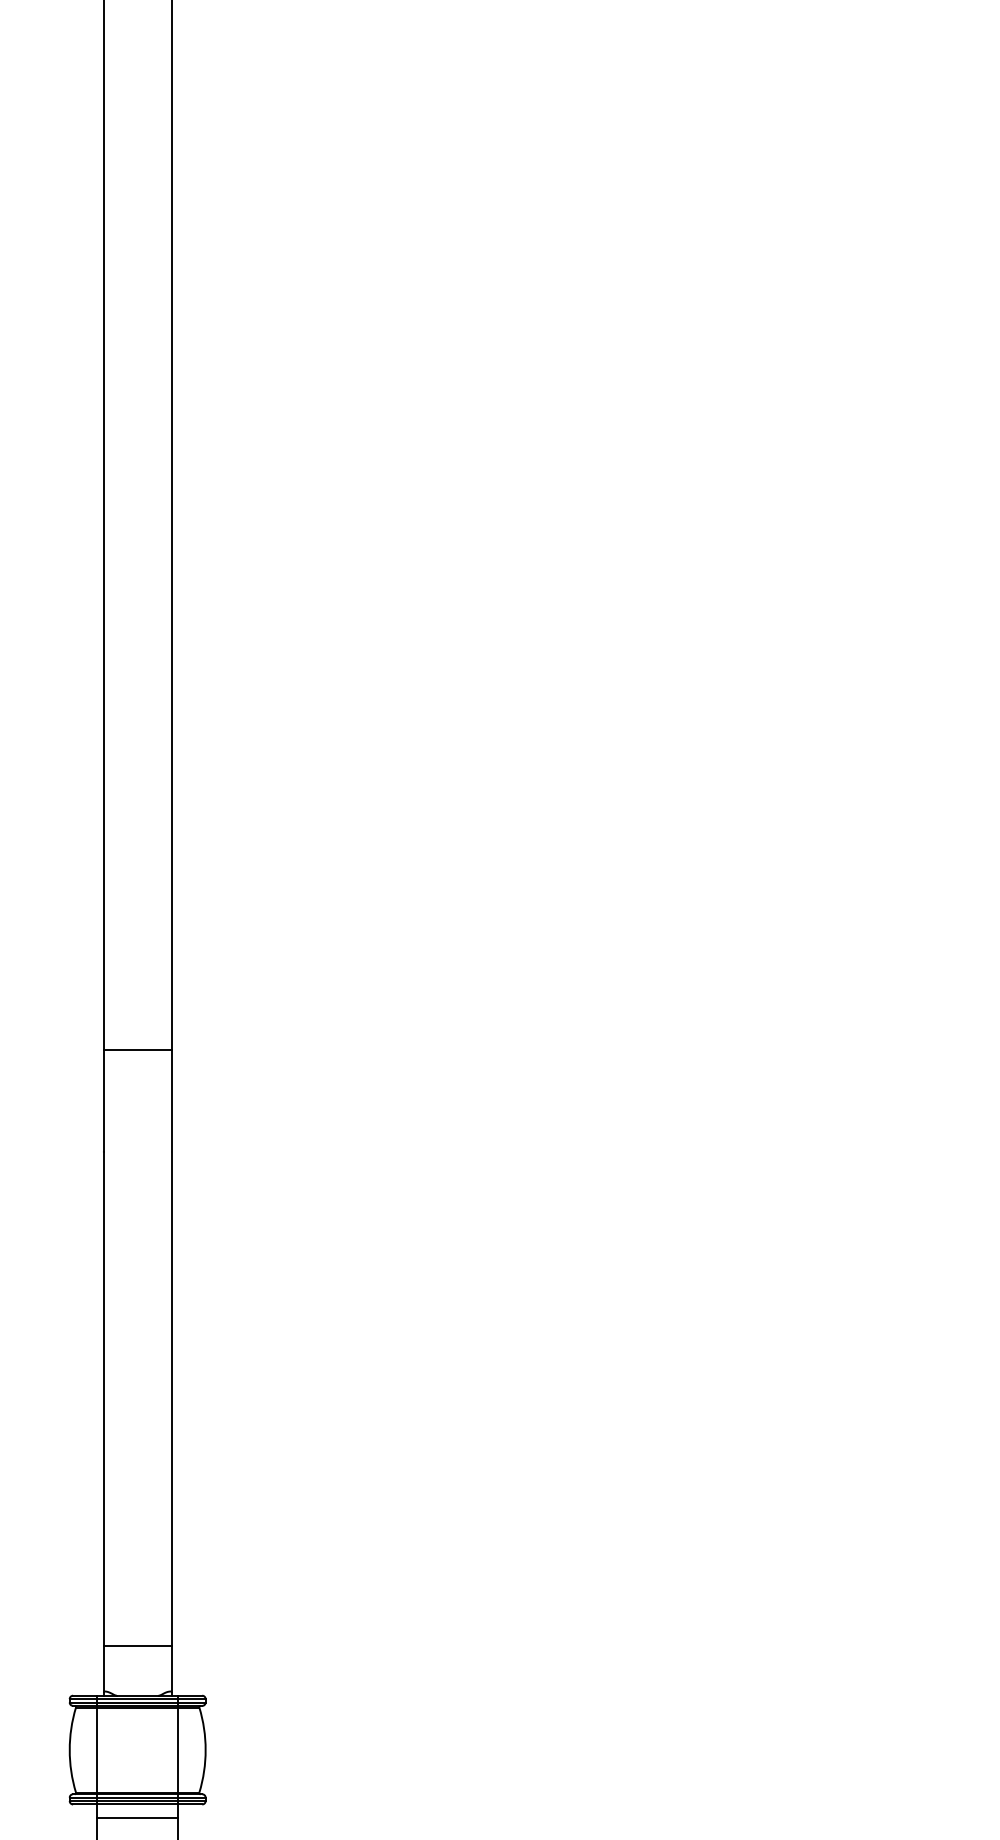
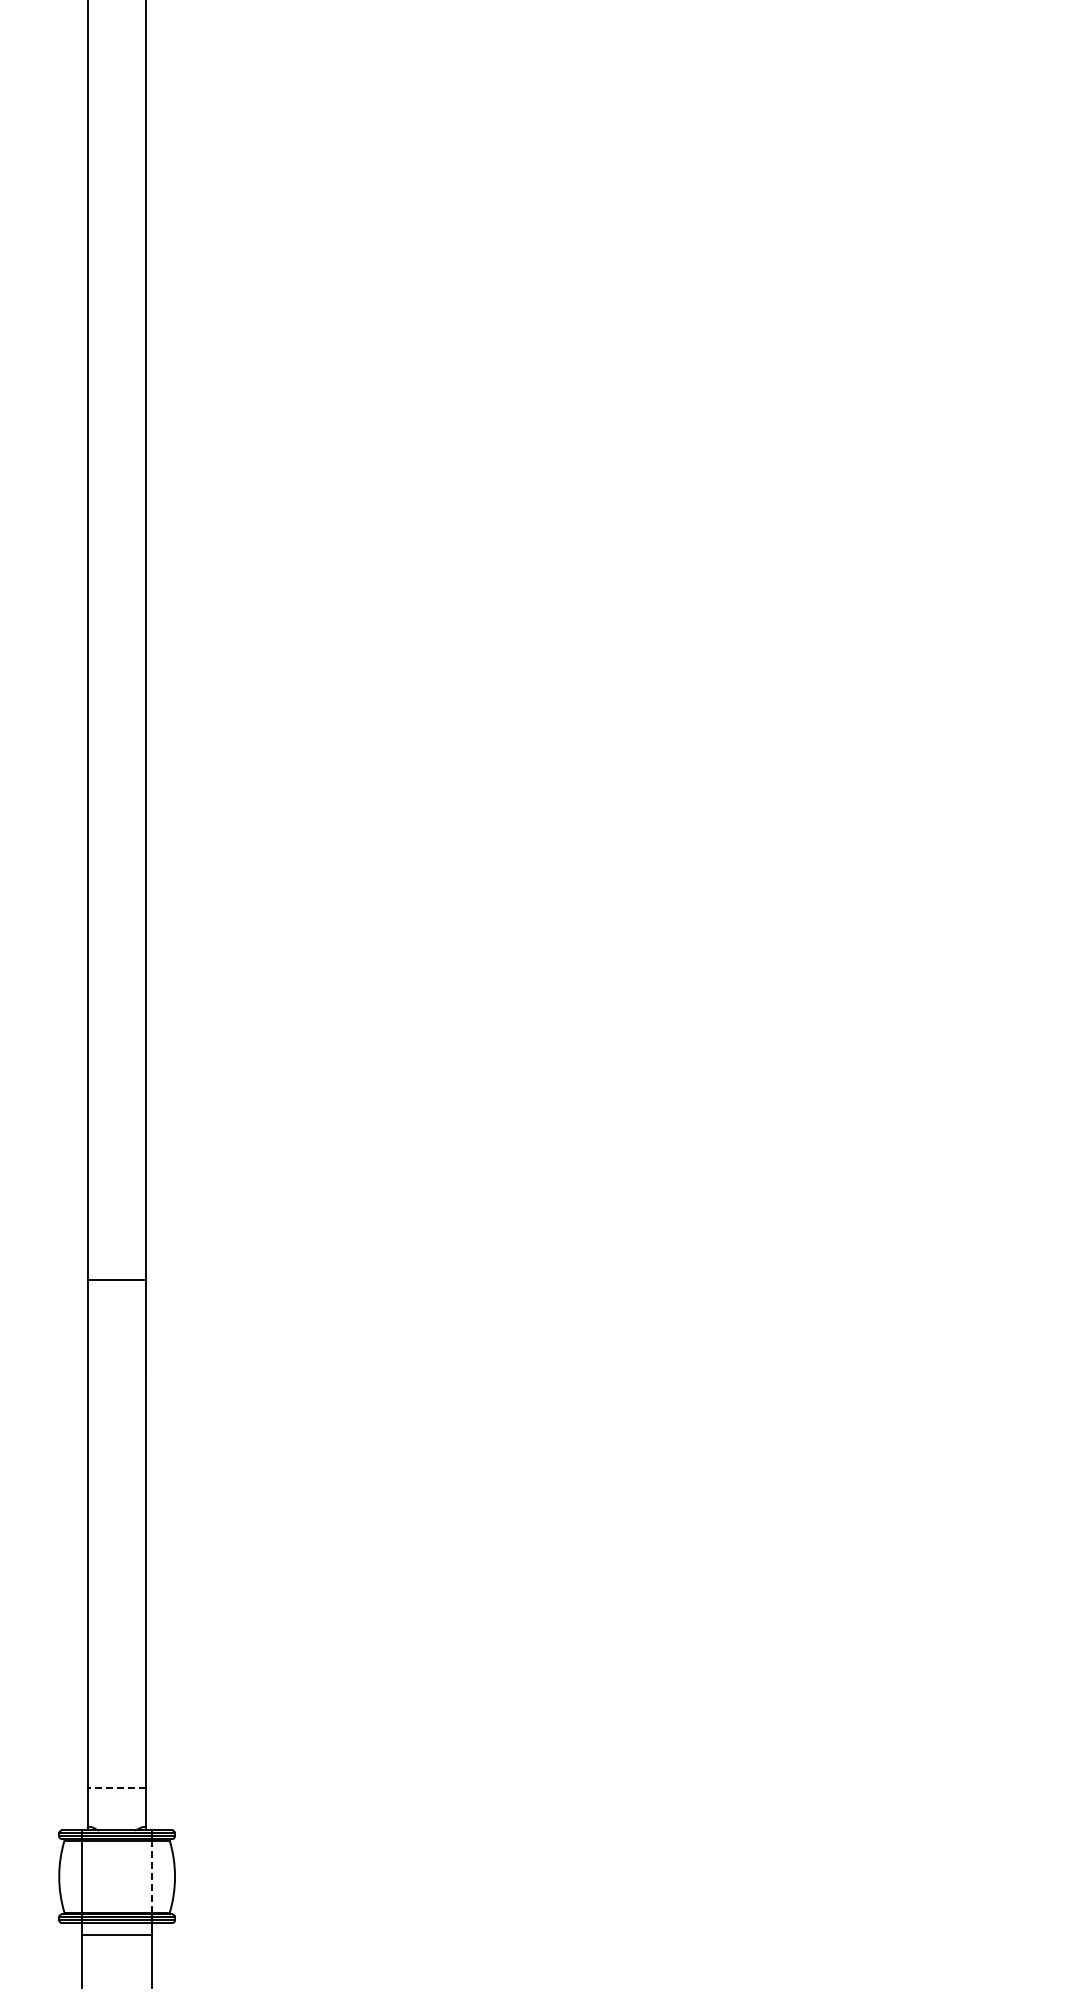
line: (138, 1645) -> (117, 1787), solid -> dashed
line: (178, 1749) -> (151, 1876), solid -> dashed

